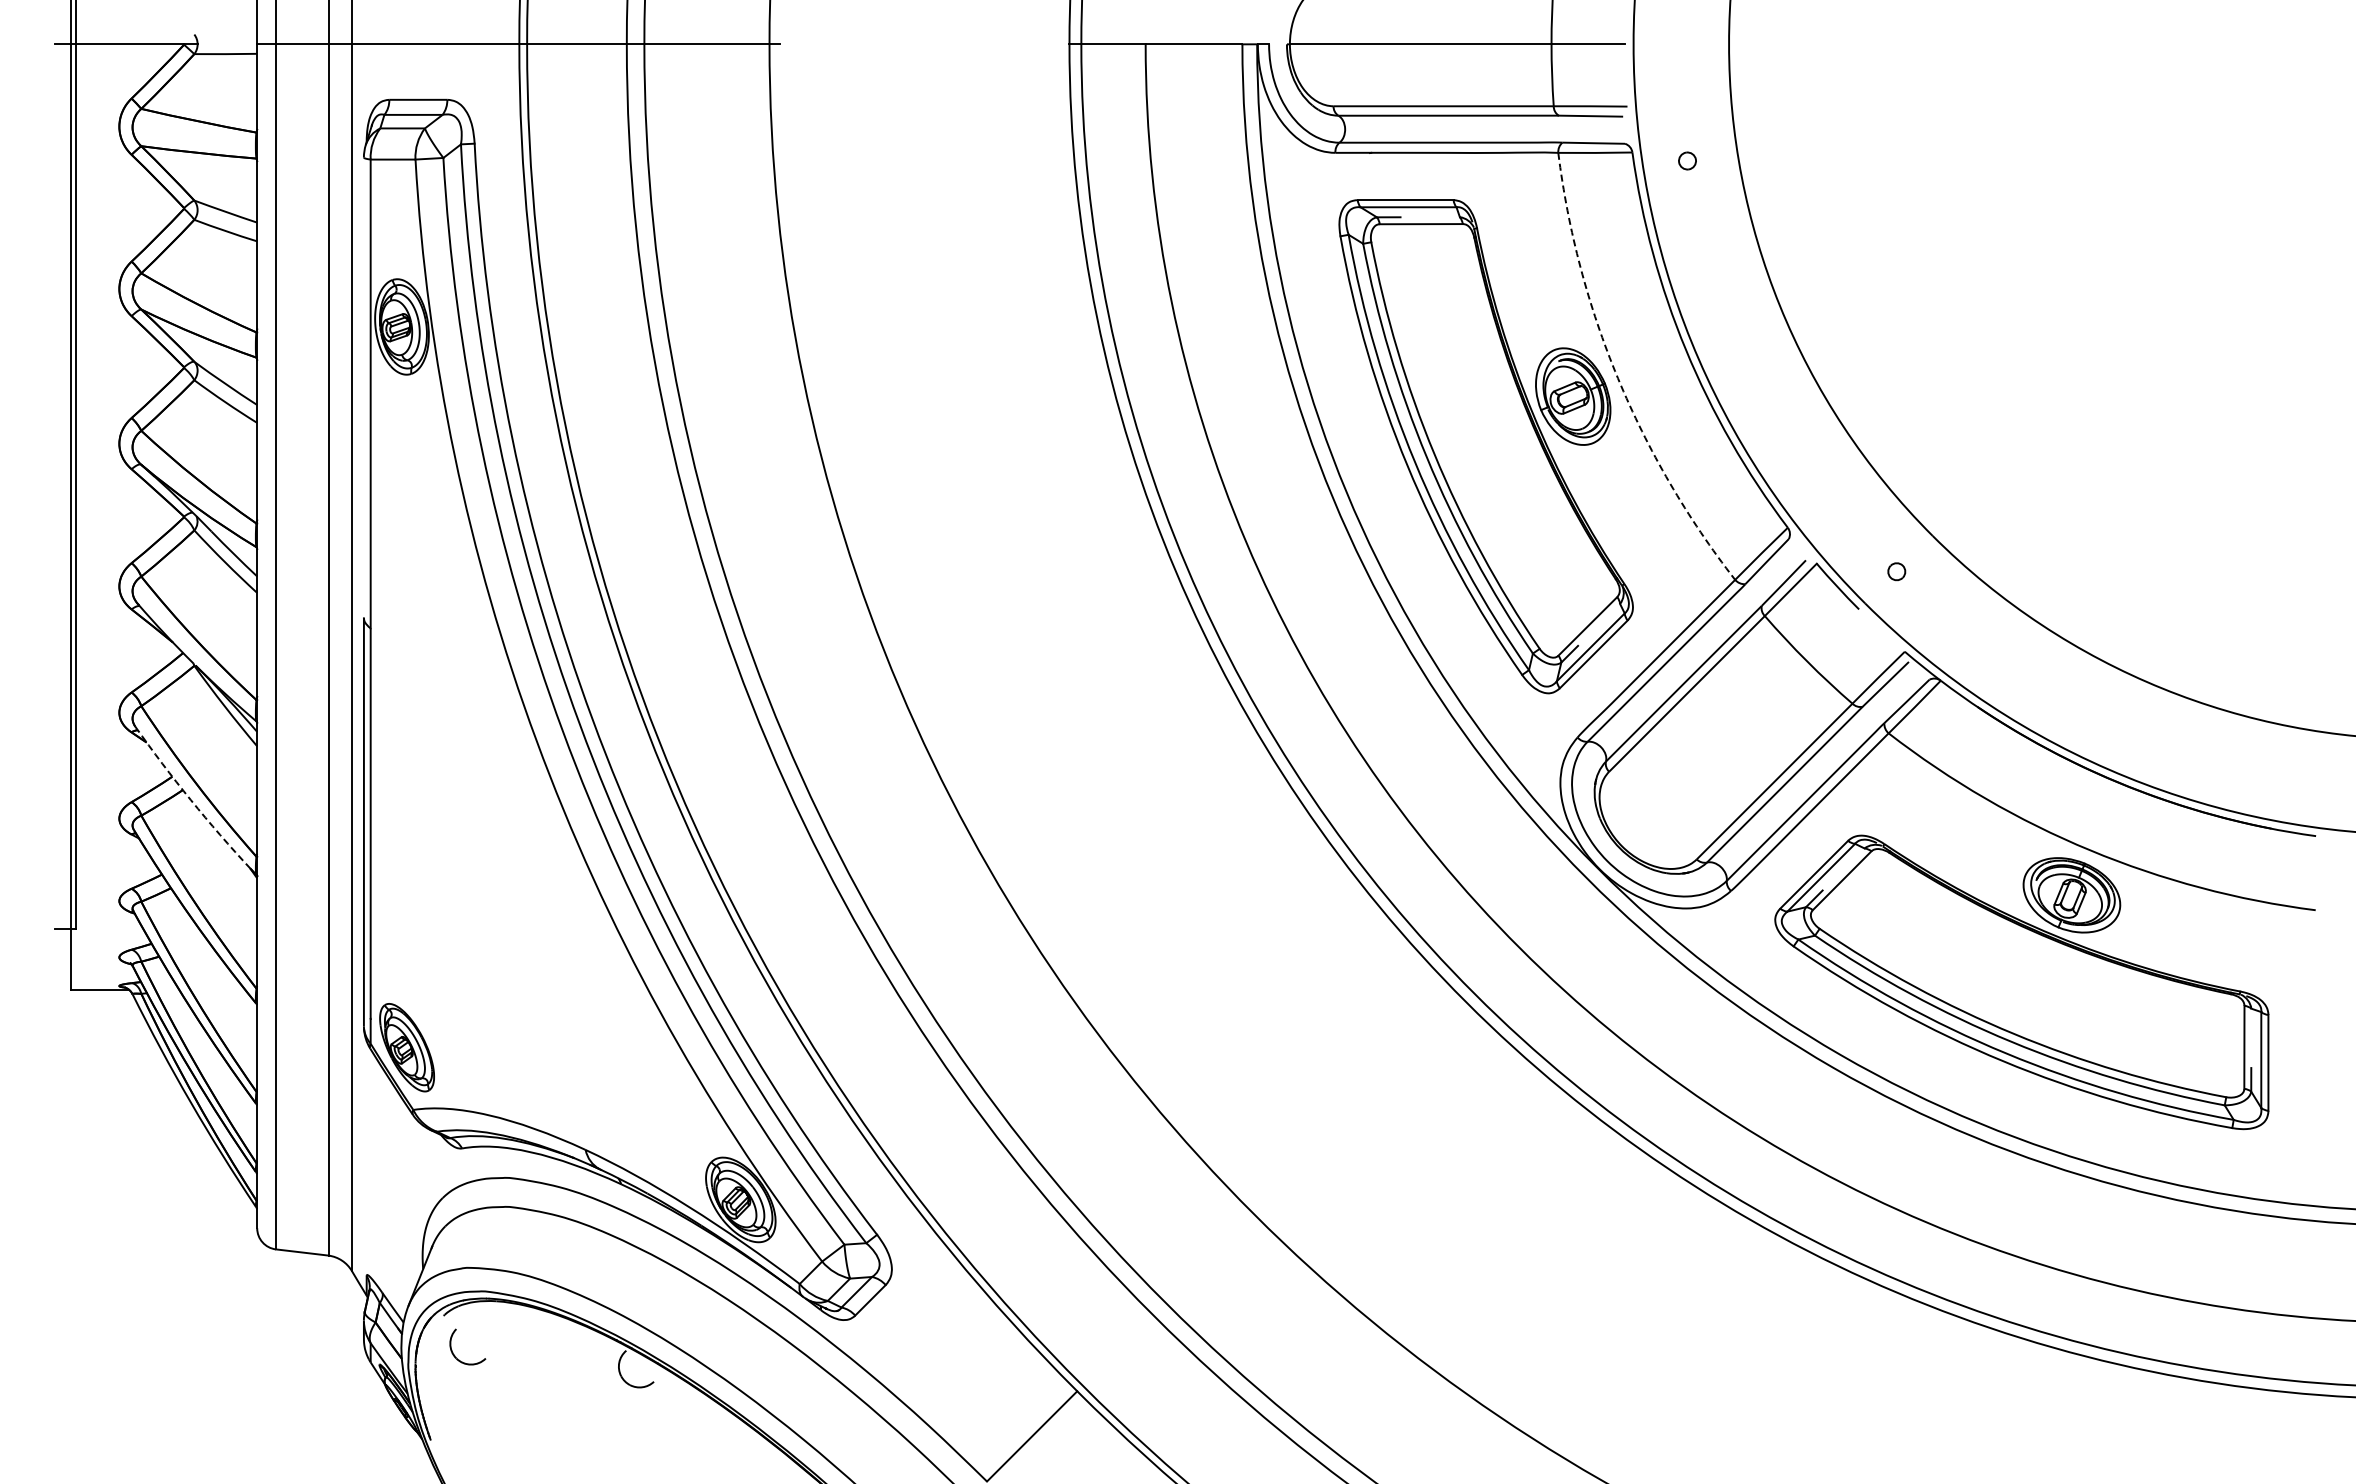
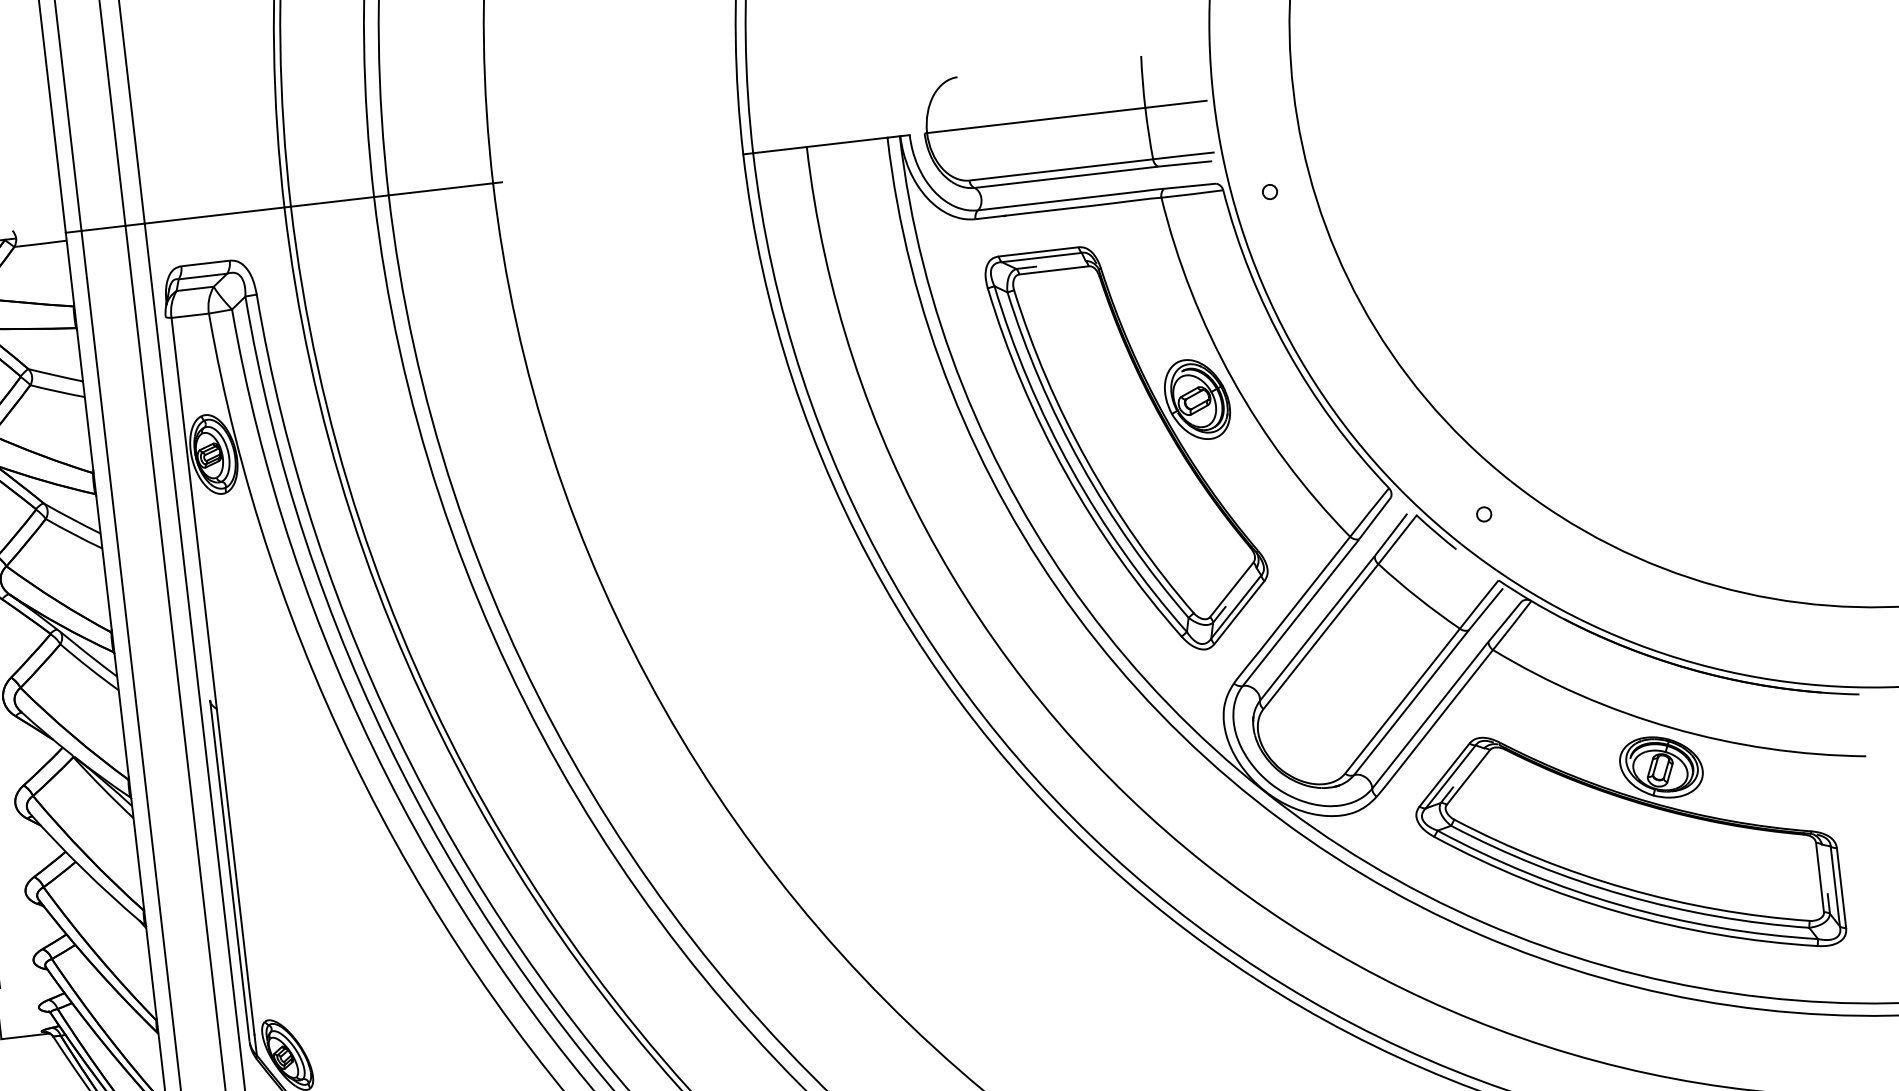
arc: (1617, 378) -> (1232, 380), dashed -> solid
arc: (190, 799) -> (83, 869), dashed -> solid

